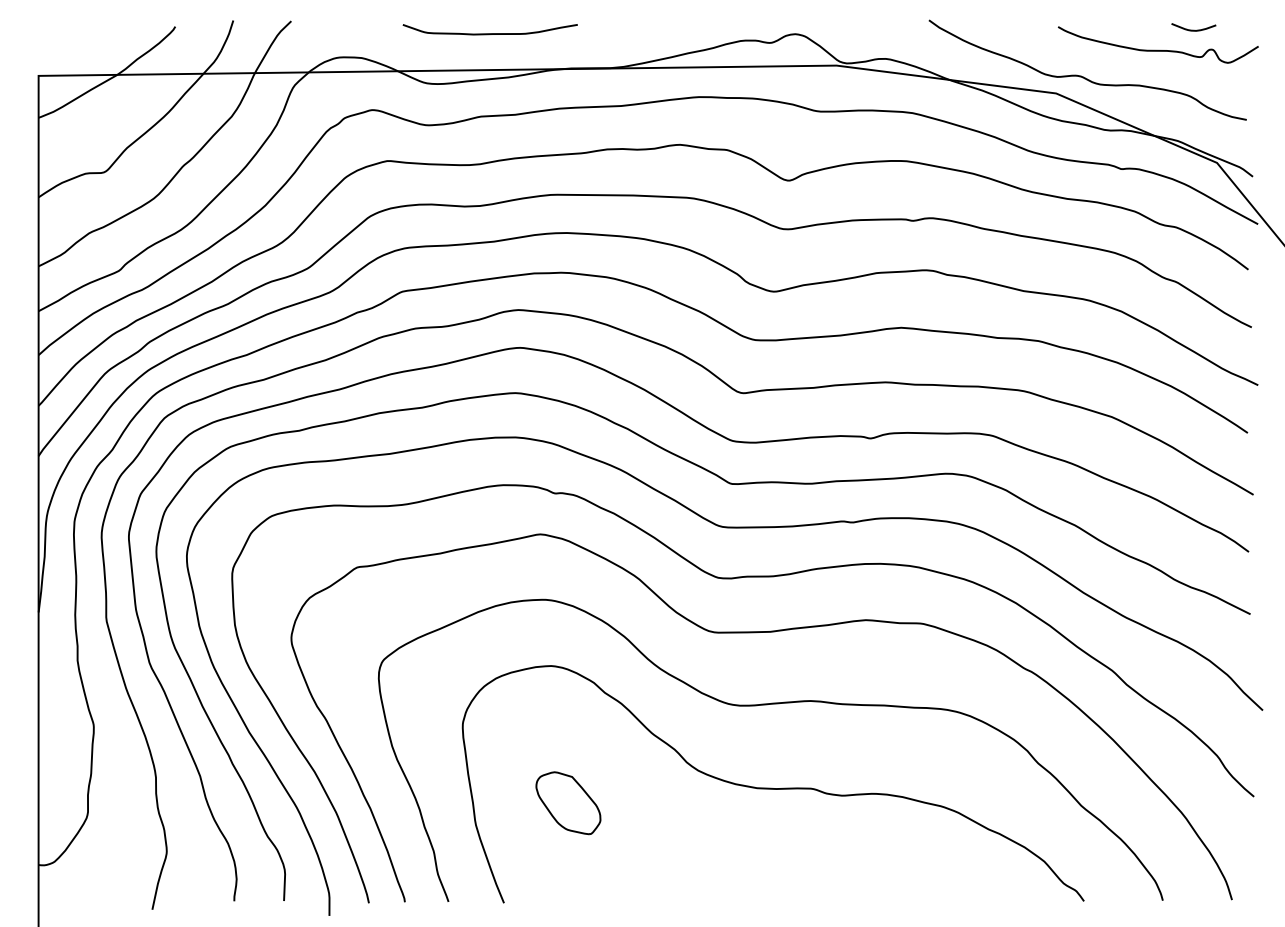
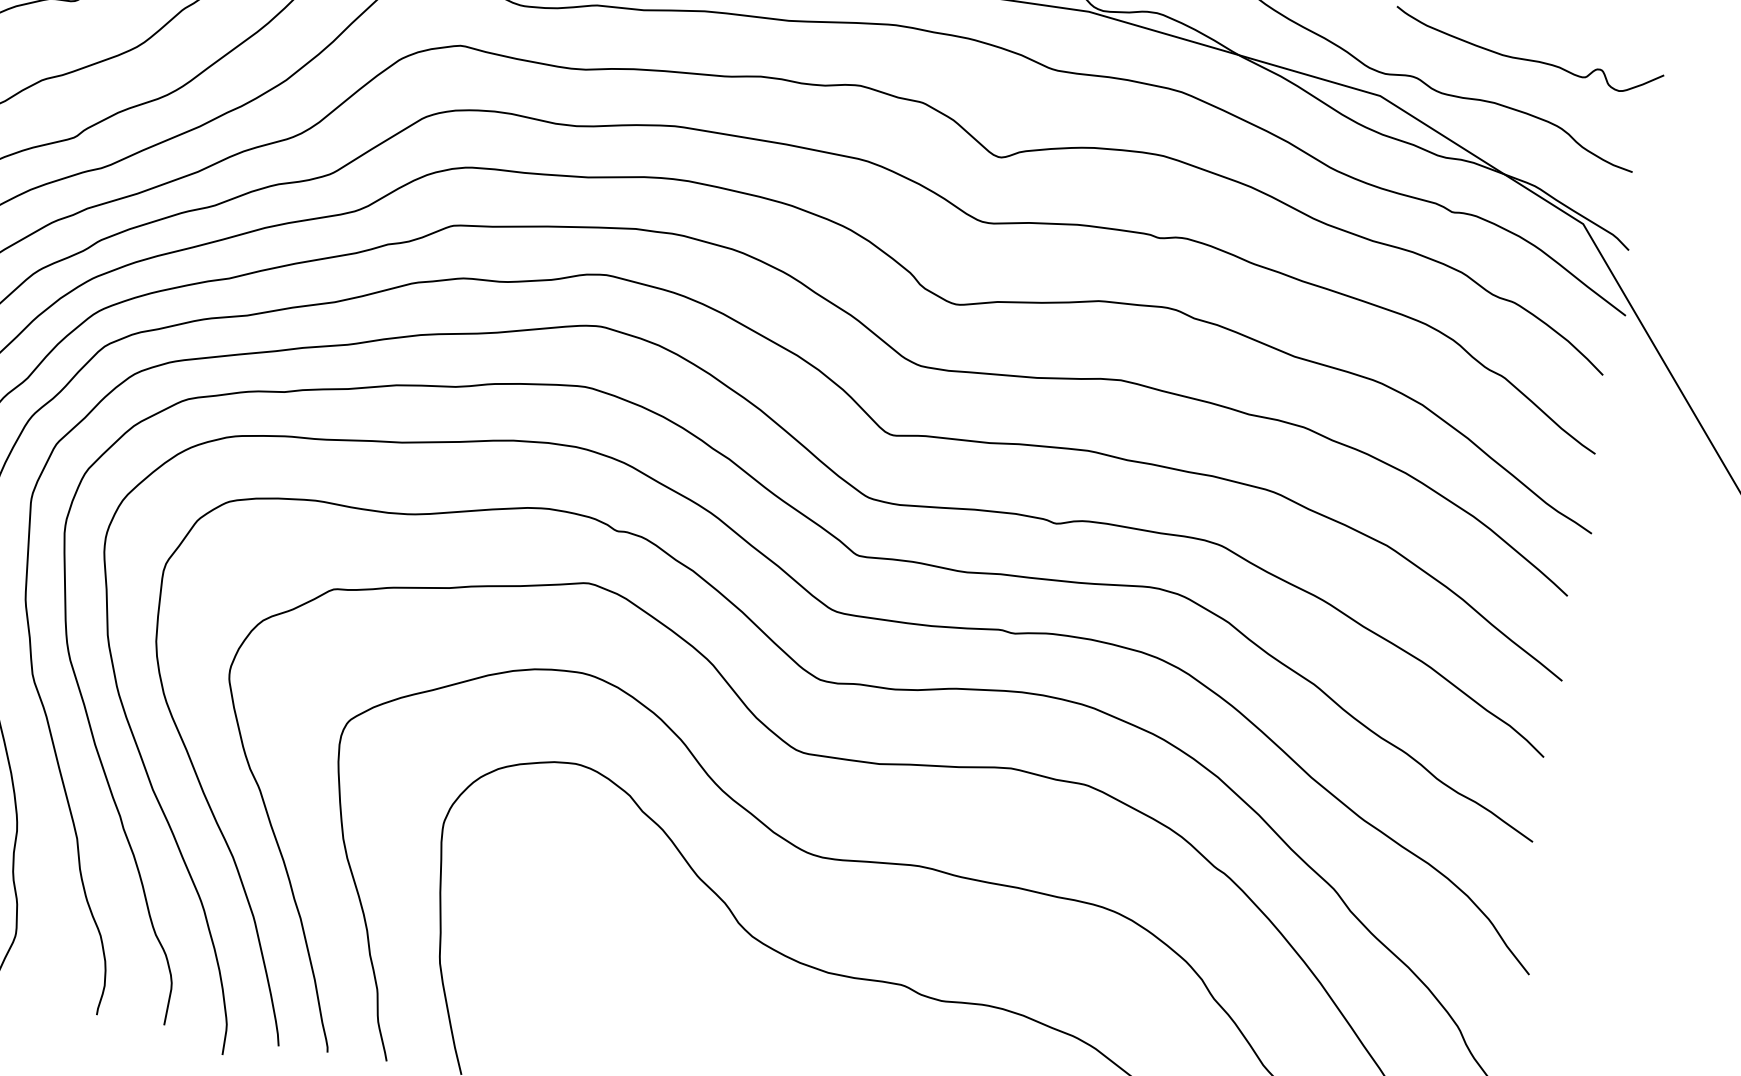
curve: (1193, 29) -> (1579, 38), removed
part: (568, 803) -> (569, 953), removed

